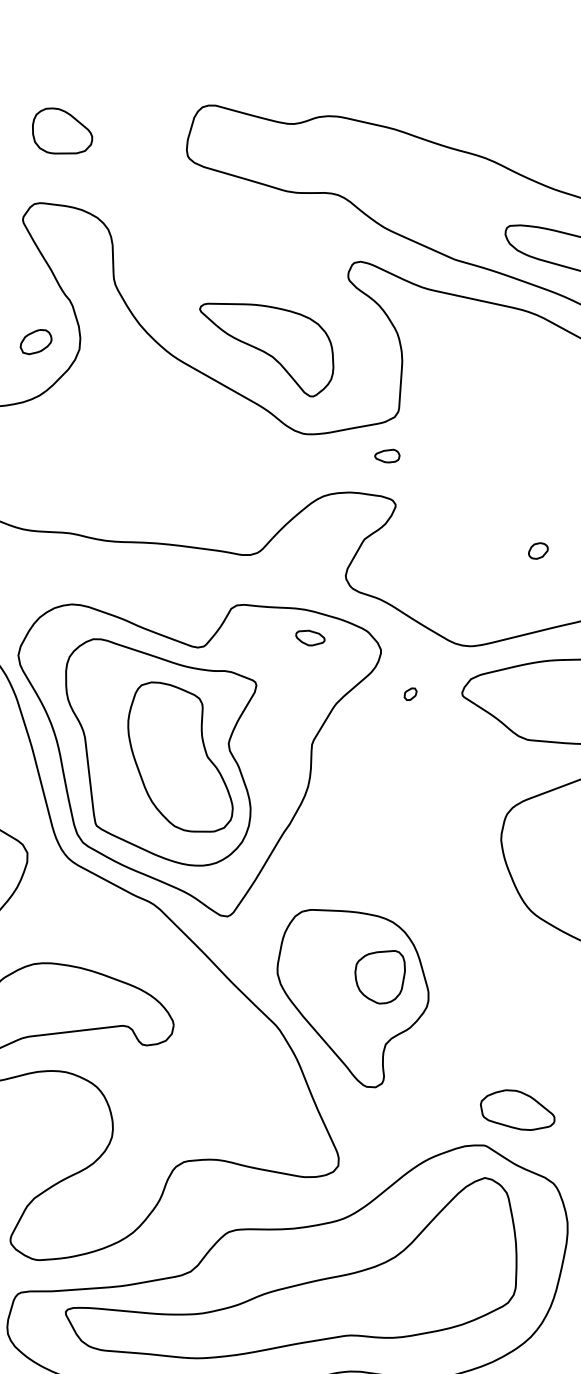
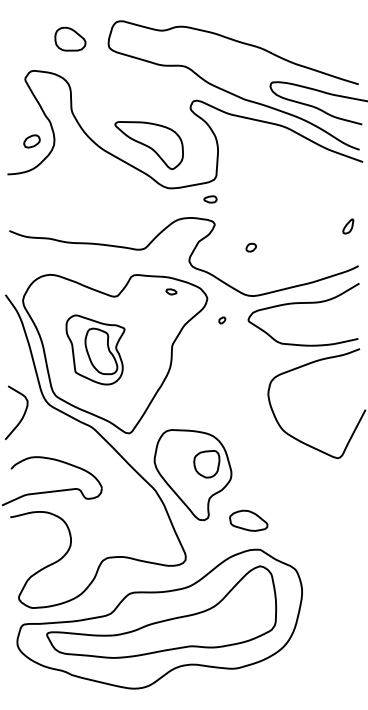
part: (62, 129) -> (70, 38), moved
part: (536, 550) -> (250, 247), moved
part: (310, 637) -> (171, 291), size x0.7
part: (161, 751) -> (95, 349), size x0.6
part: (517, 1109) -> (248, 520), moved

